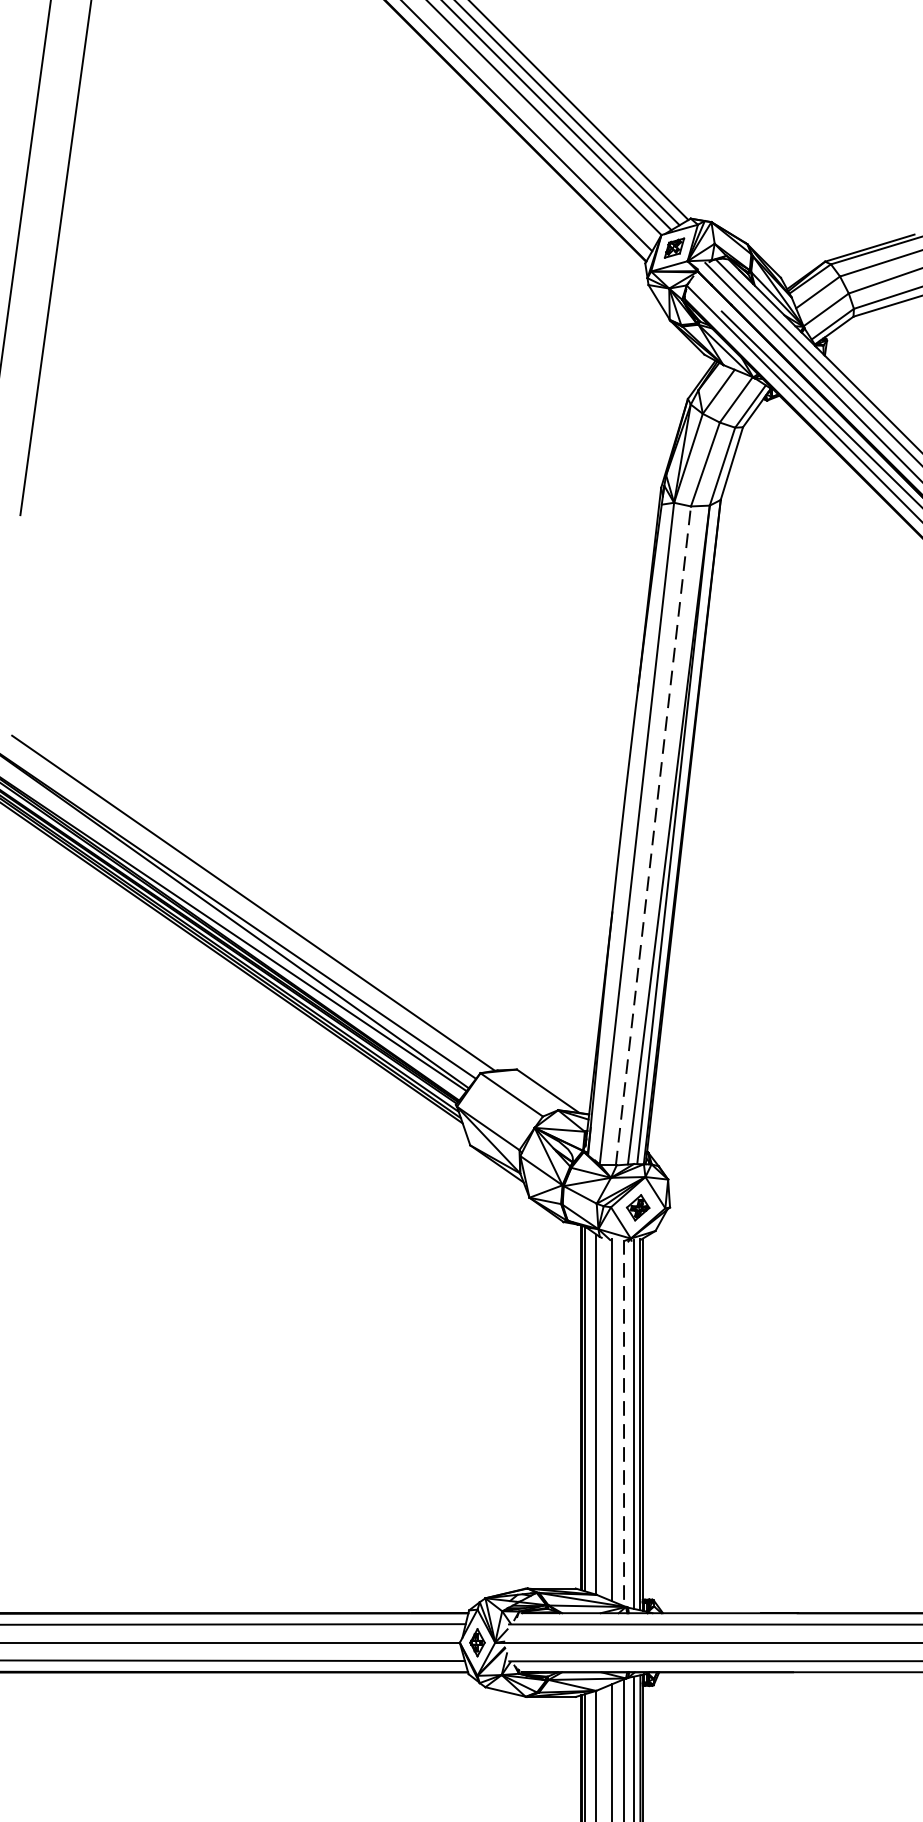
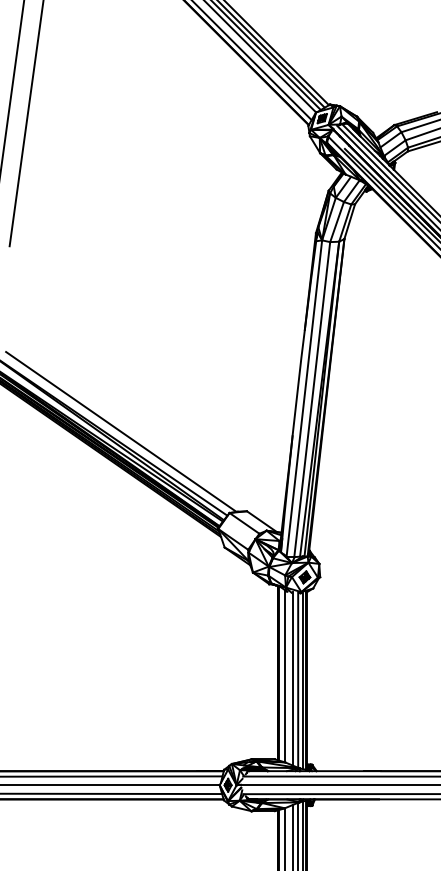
line: (653, 835) -> (312, 399), dashed -> solid
line: (624, 1423) -> (298, 680), dashed -> solid

